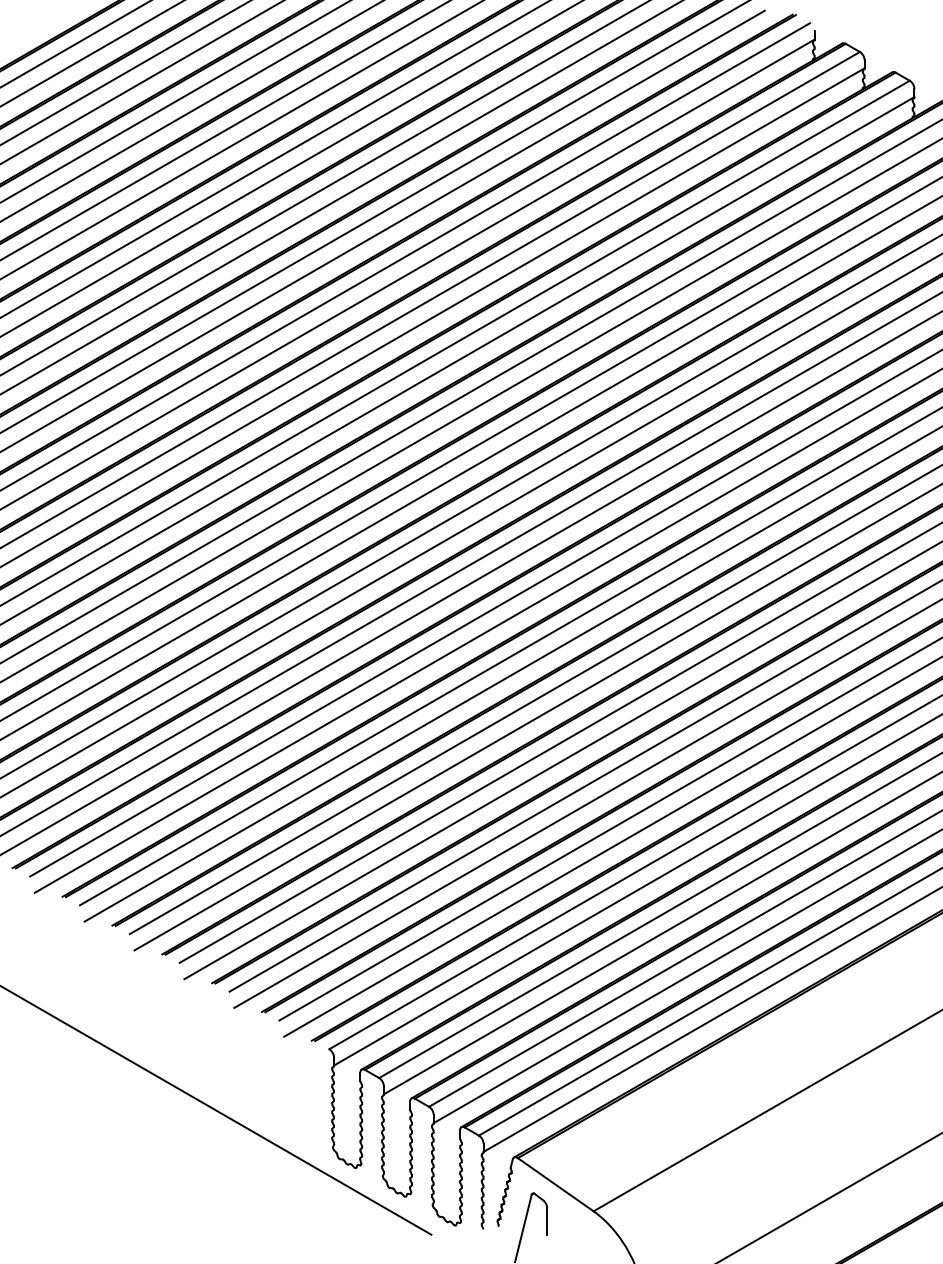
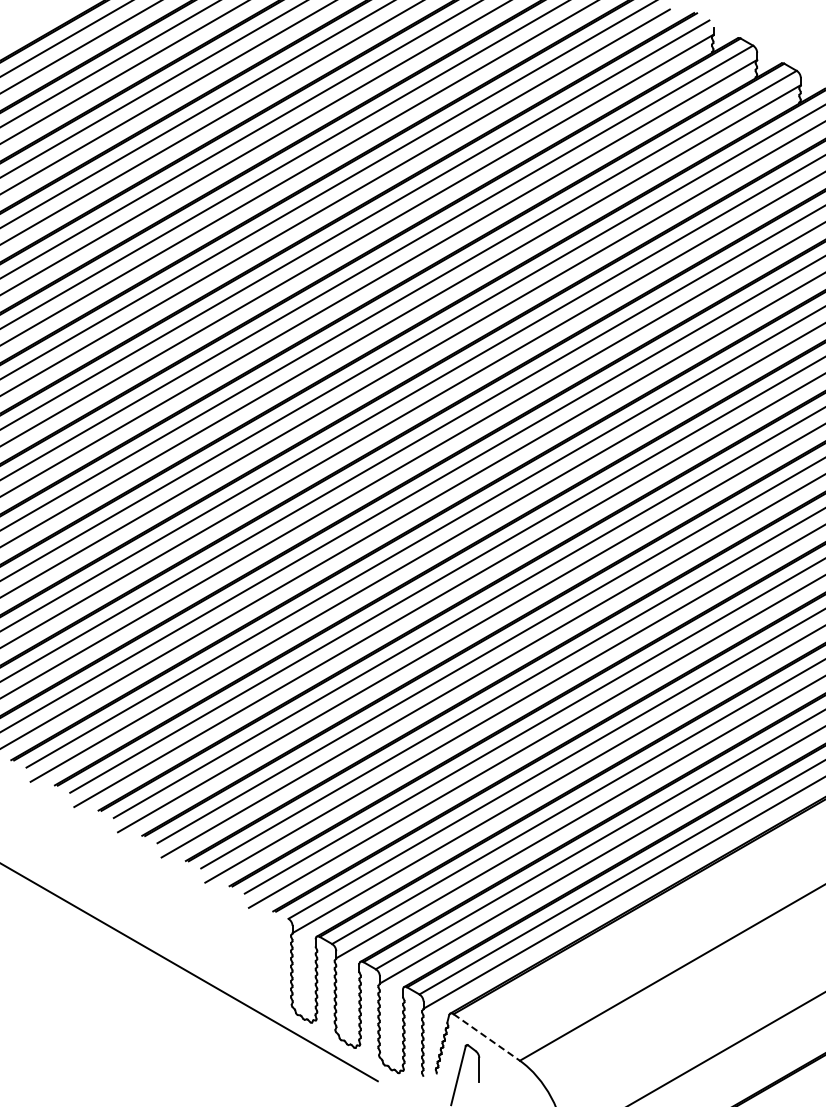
line: (555, 1184) -> (486, 1037), solid -> dashed

